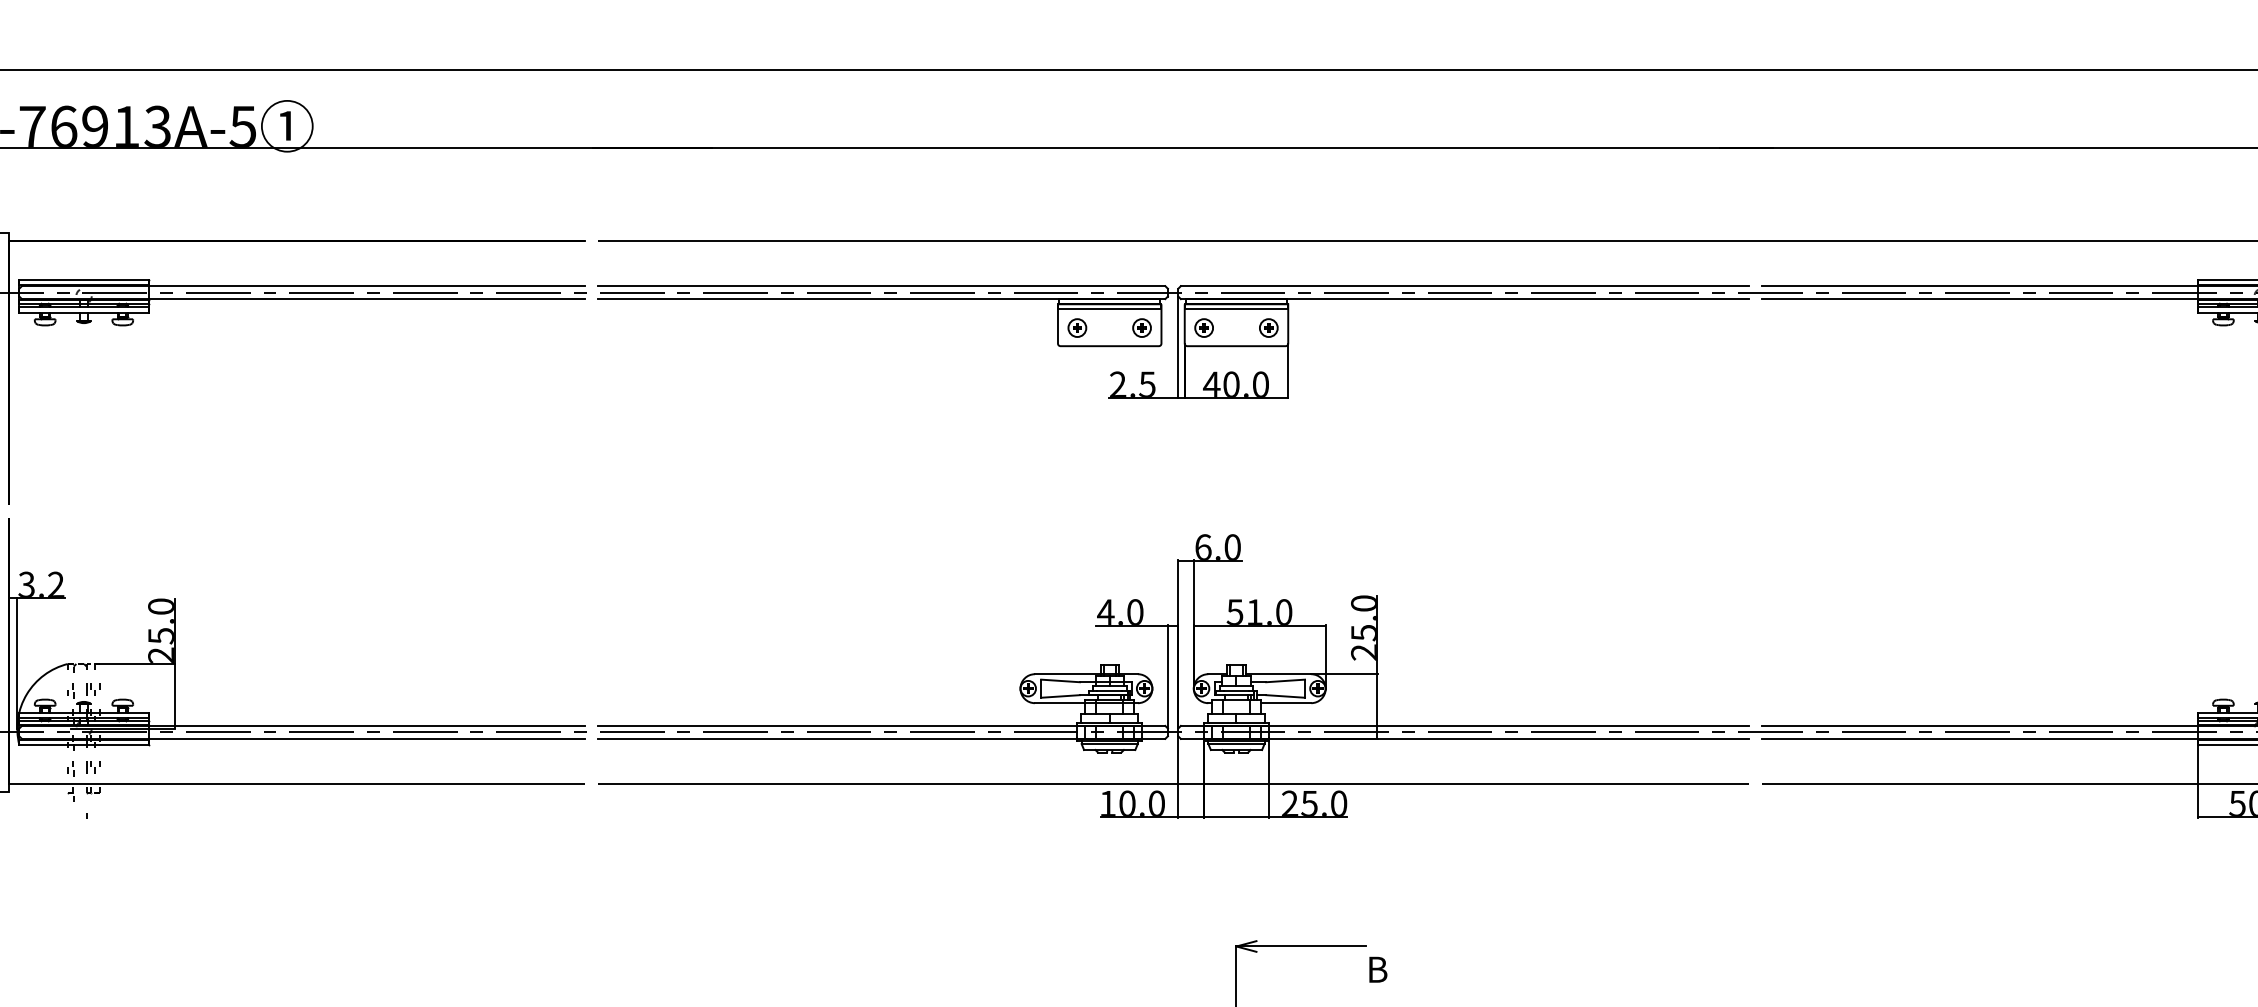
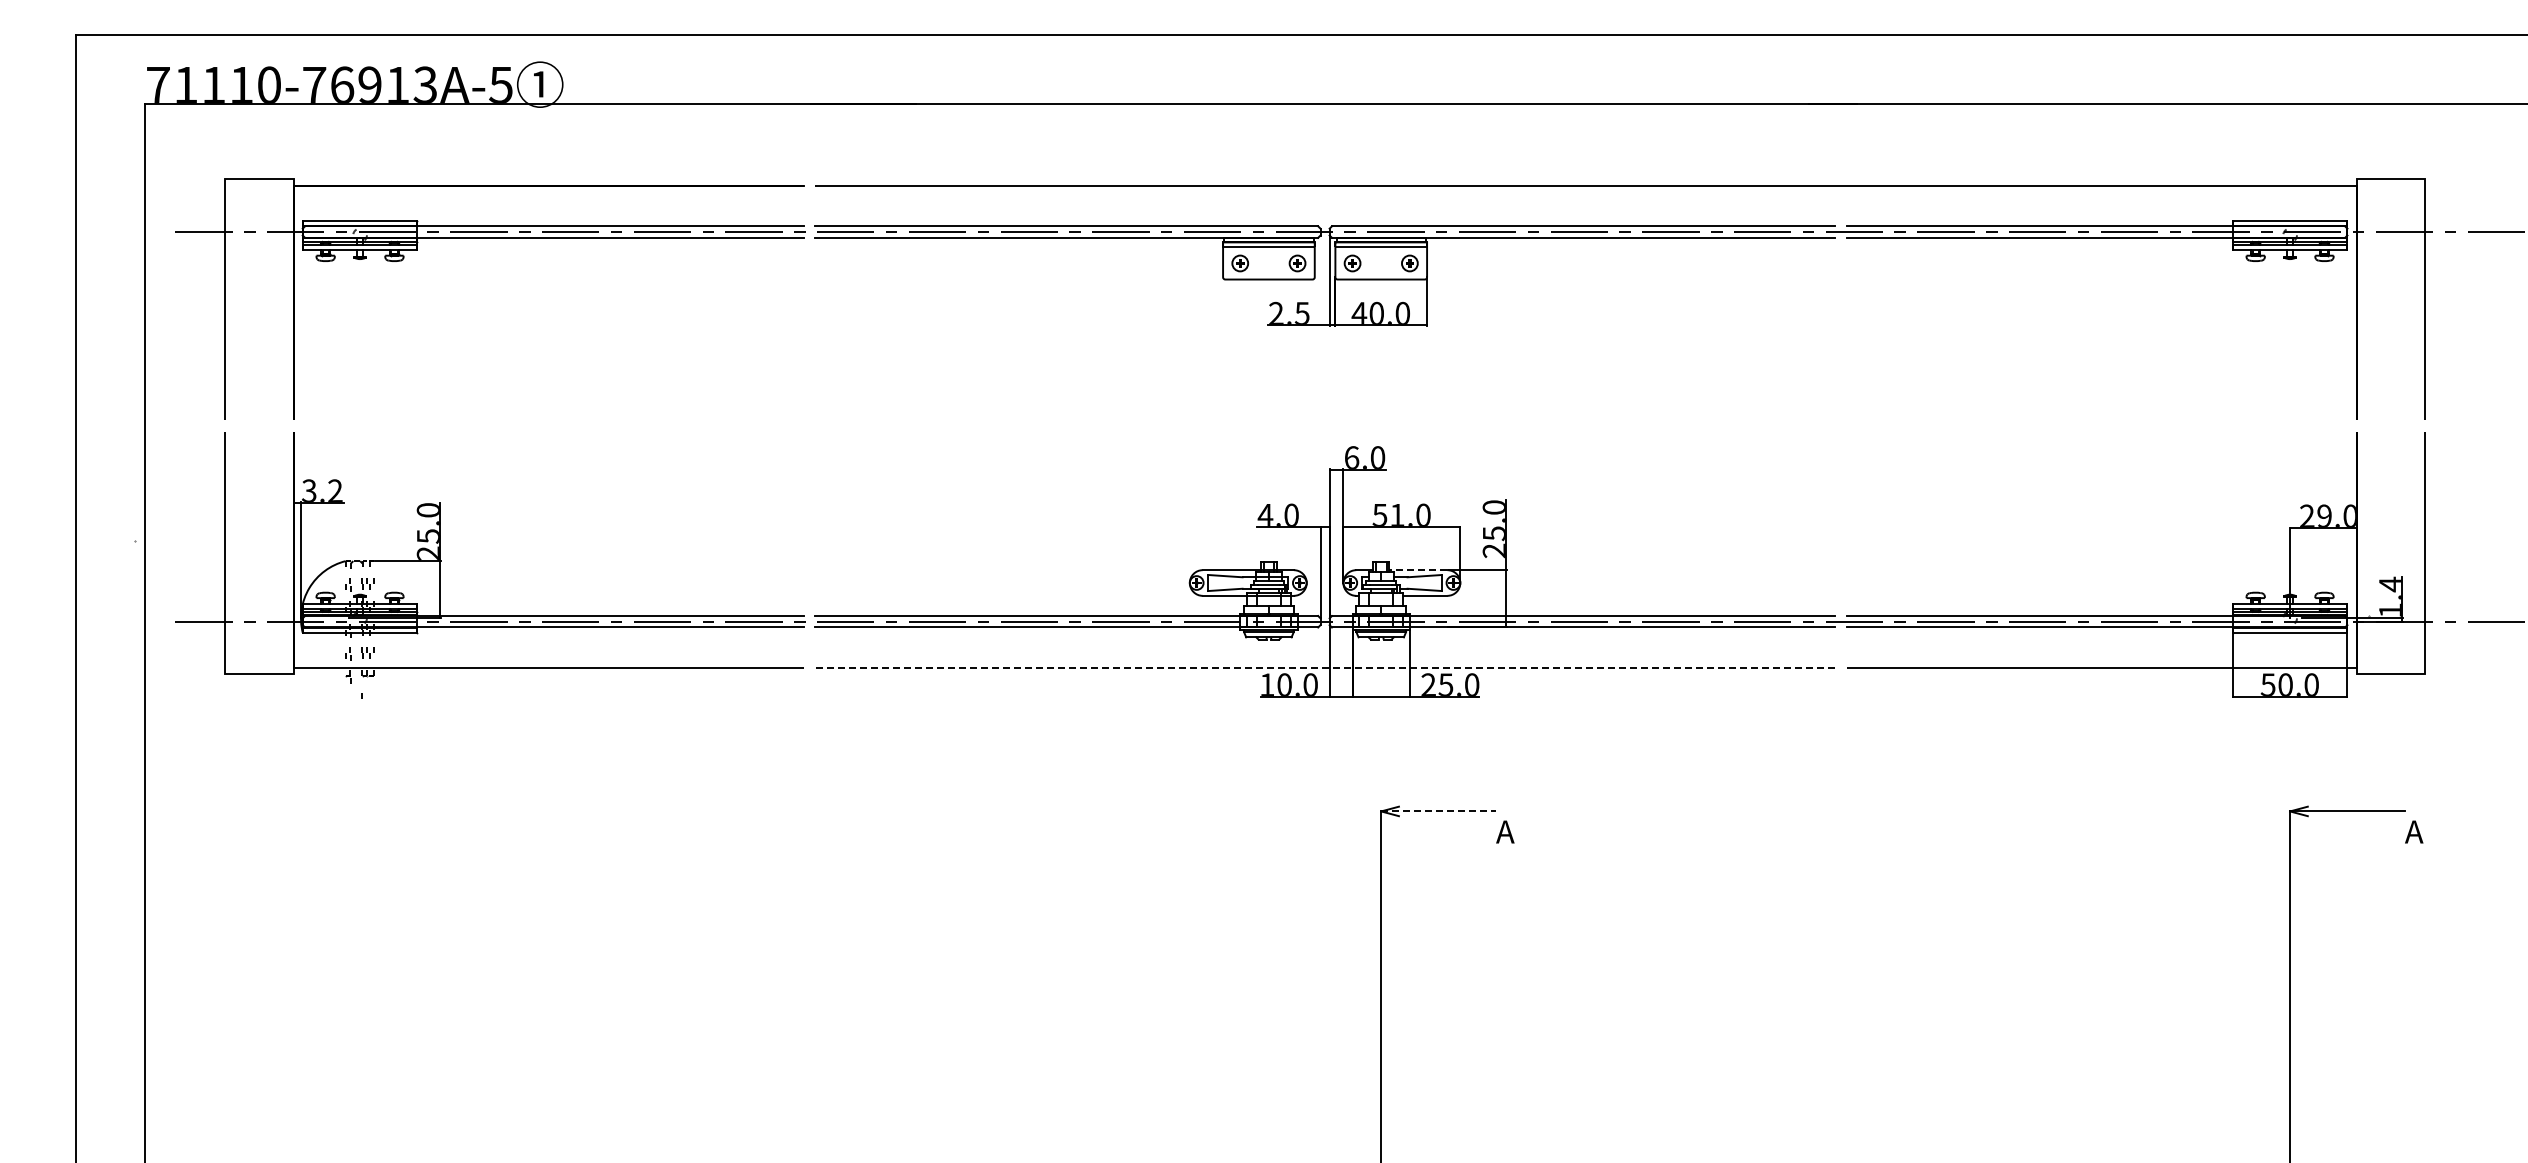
line: (1277, 674) -> (1417, 570), solid -> dashed
line: (1172, 784) -> (1324, 667), solid -> dashed
line: (1302, 946) -> (1439, 811), solid -> dashed
text: (1376, 969) -> (1505, 831), B -> A

